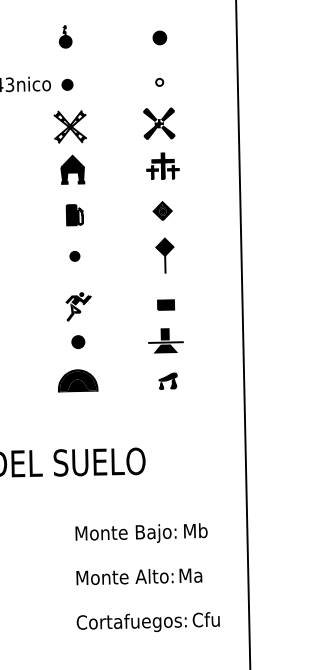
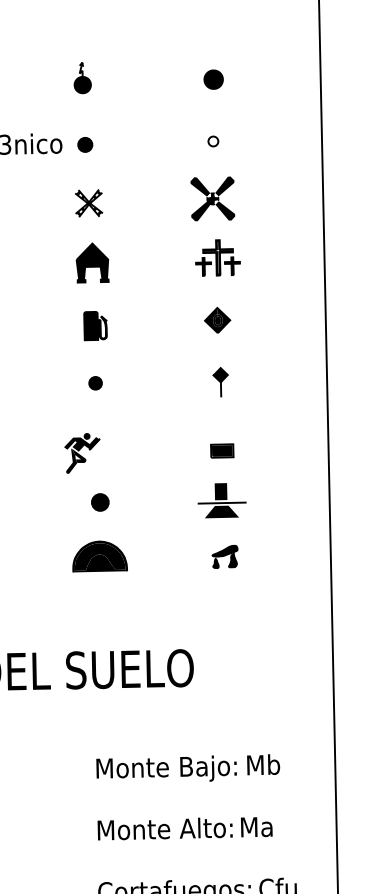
part: (69, 126) -> (88, 202), size x0.6
part: (164, 255) -> (220, 382), size x0.6
part: (78, 306) -> (82, 452), moved

